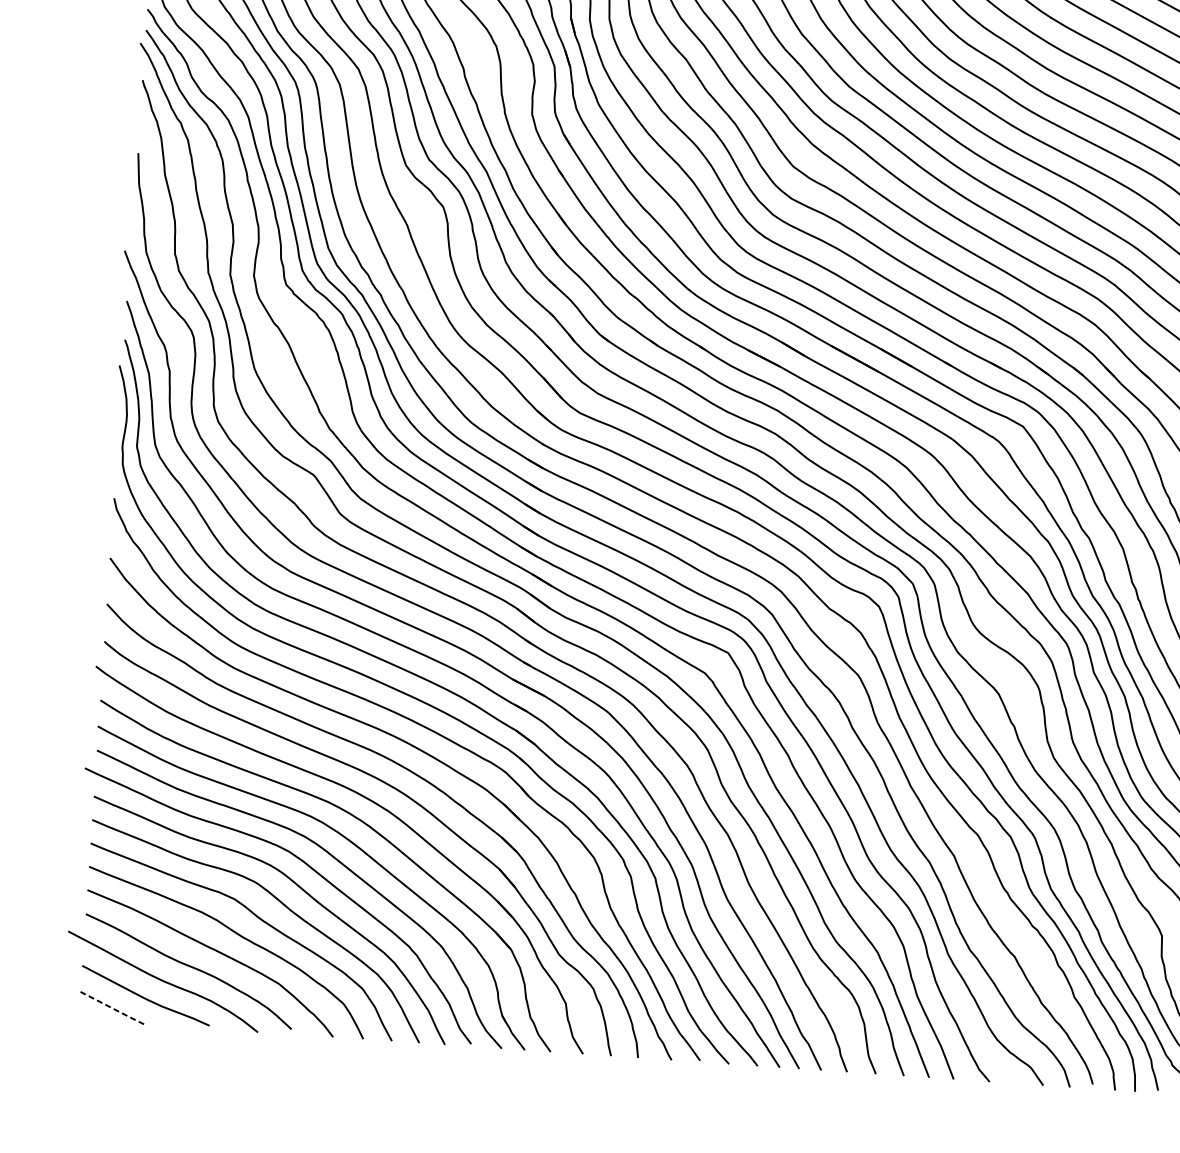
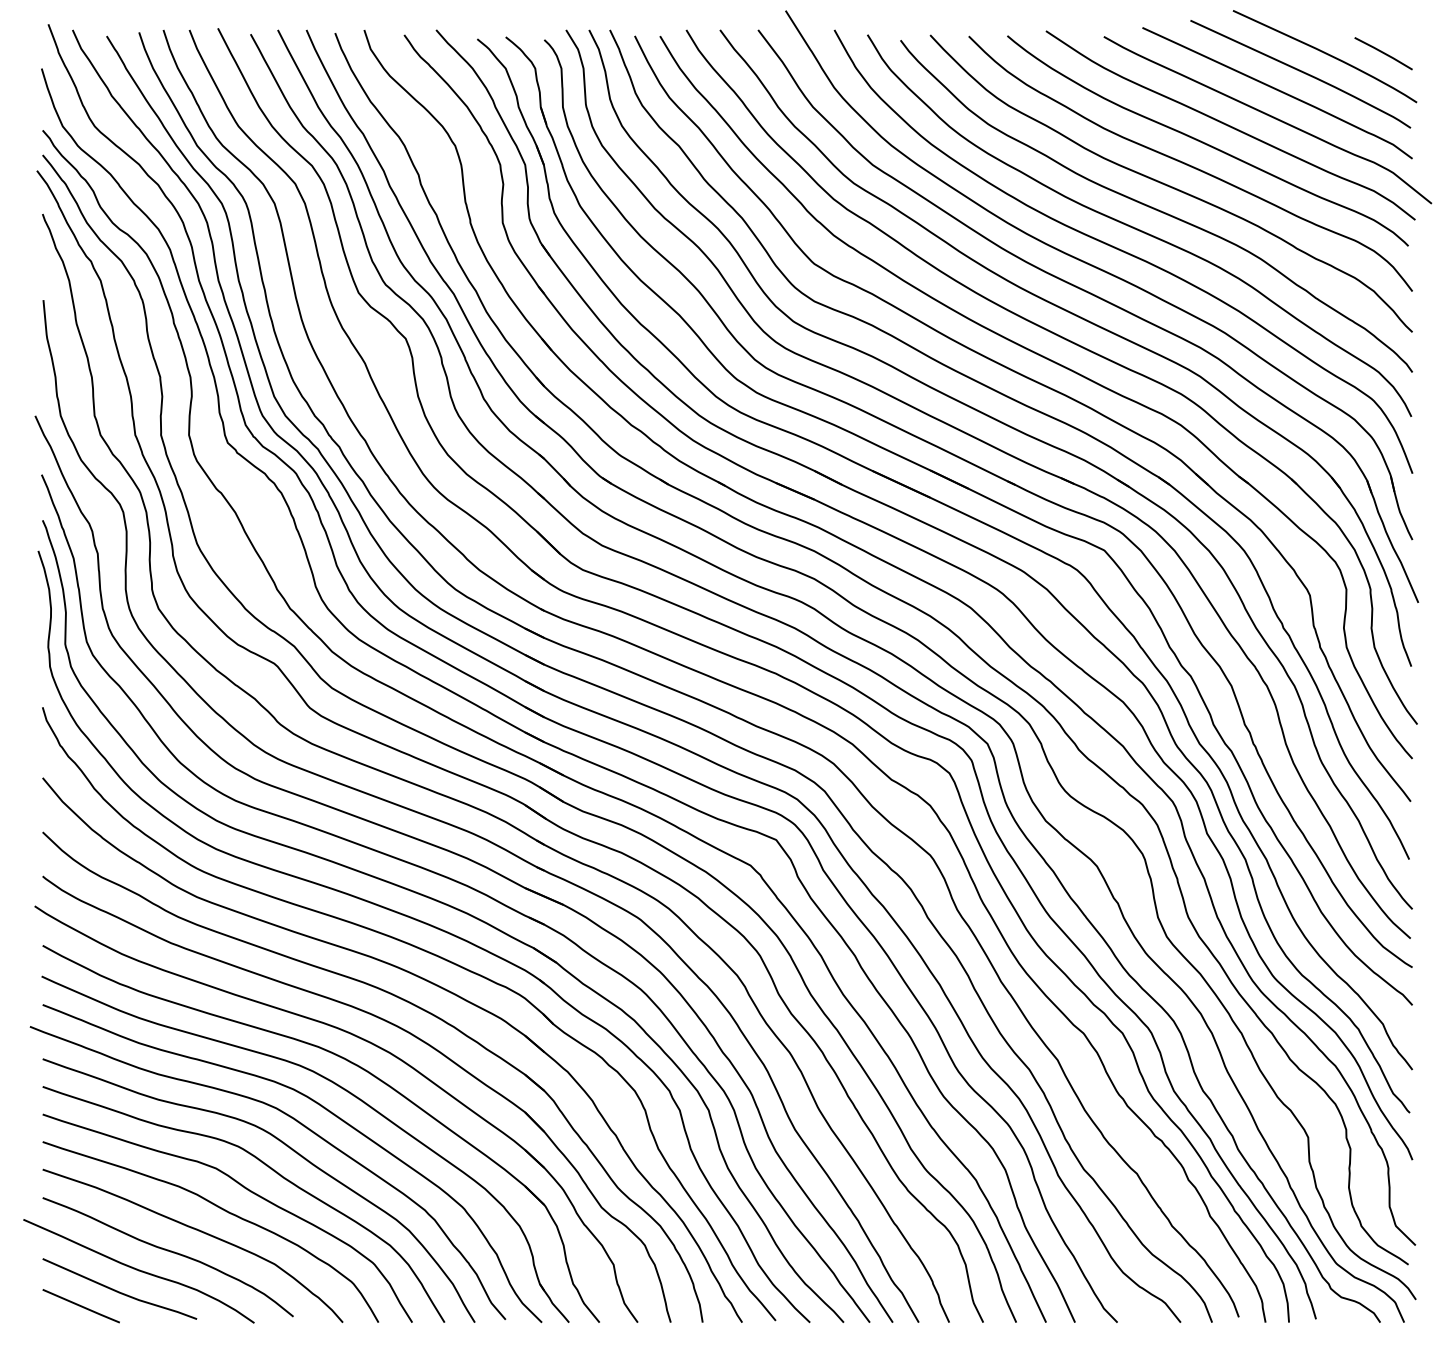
line: (112, 1008) -> (81, 1306), dashed -> solid

